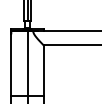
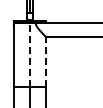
line: (27, 62) -> (29, 54), solid -> dashed
line: (44, 69) -> (46, 61), solid -> dashed

